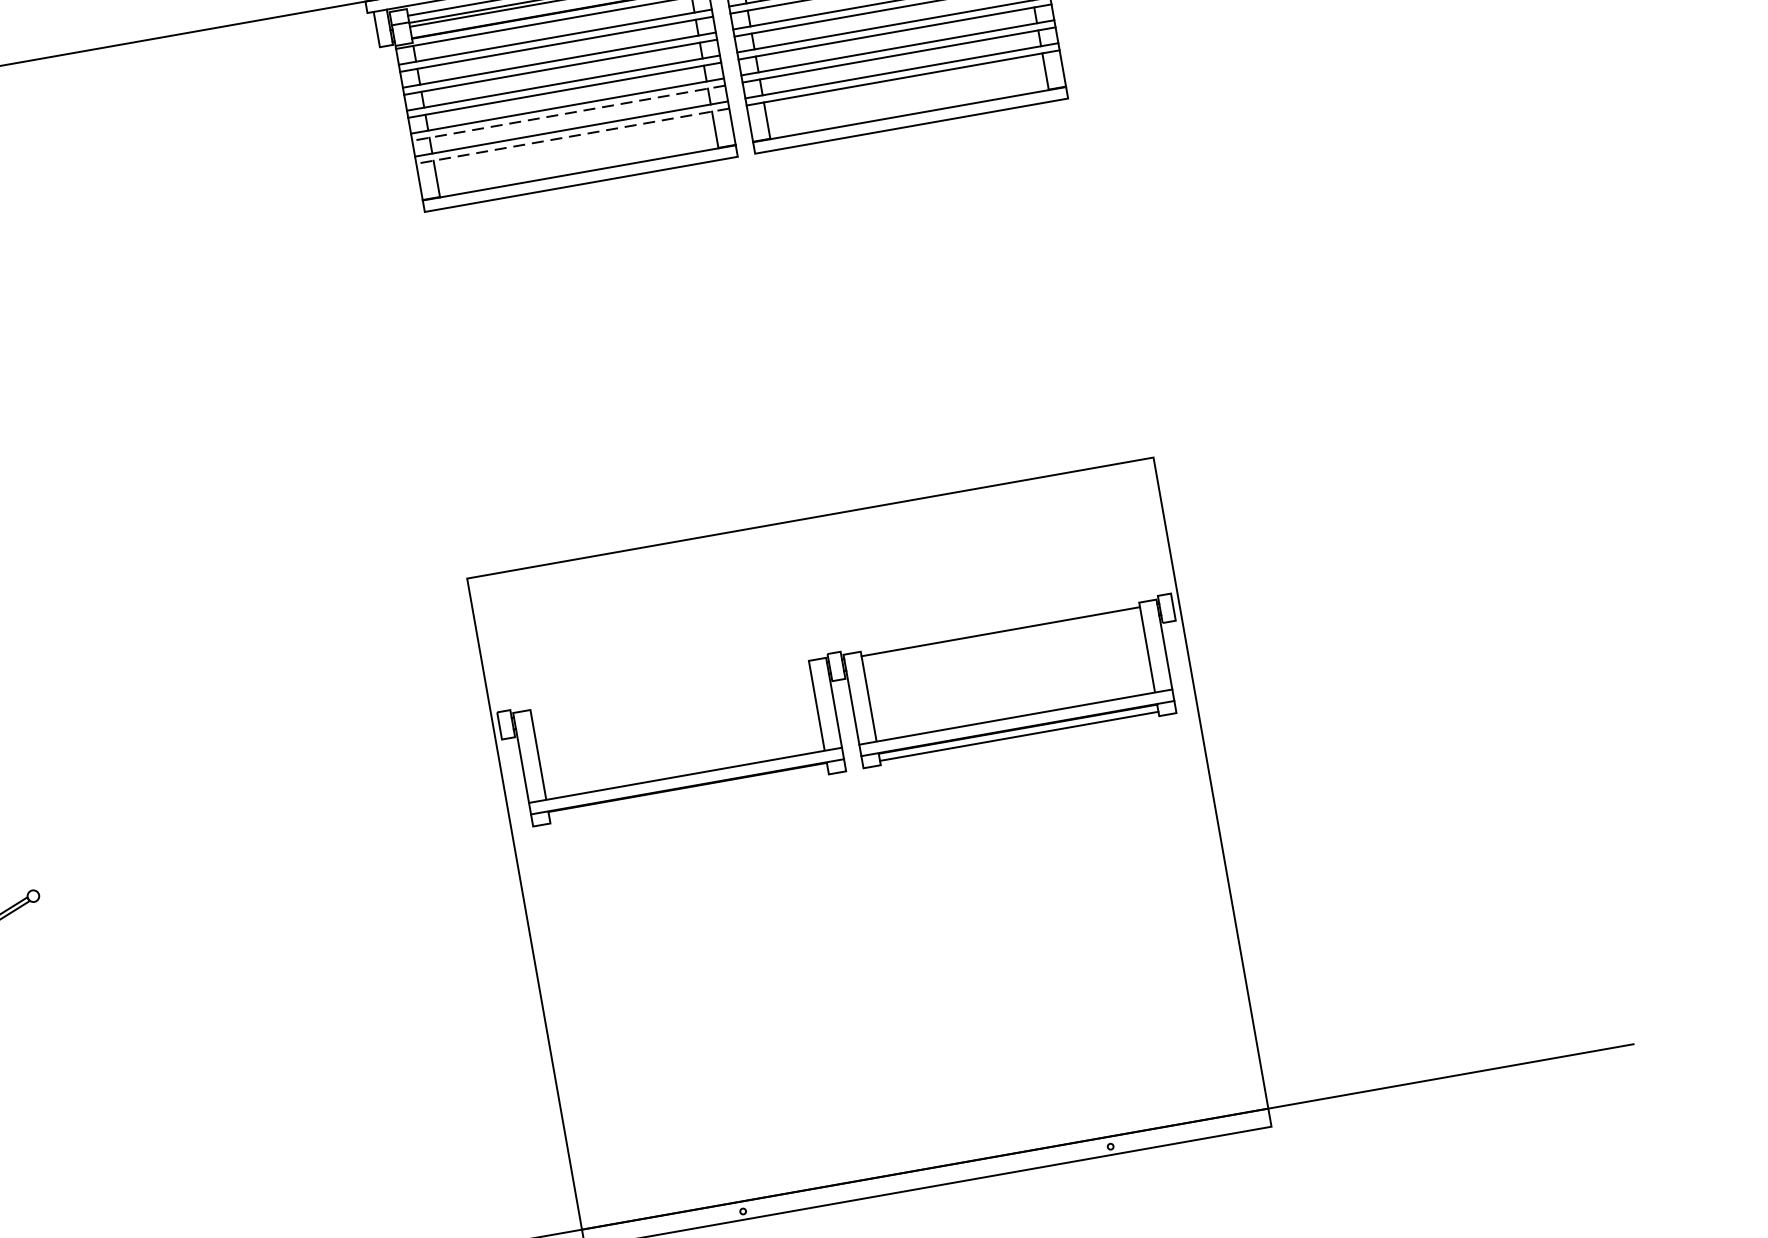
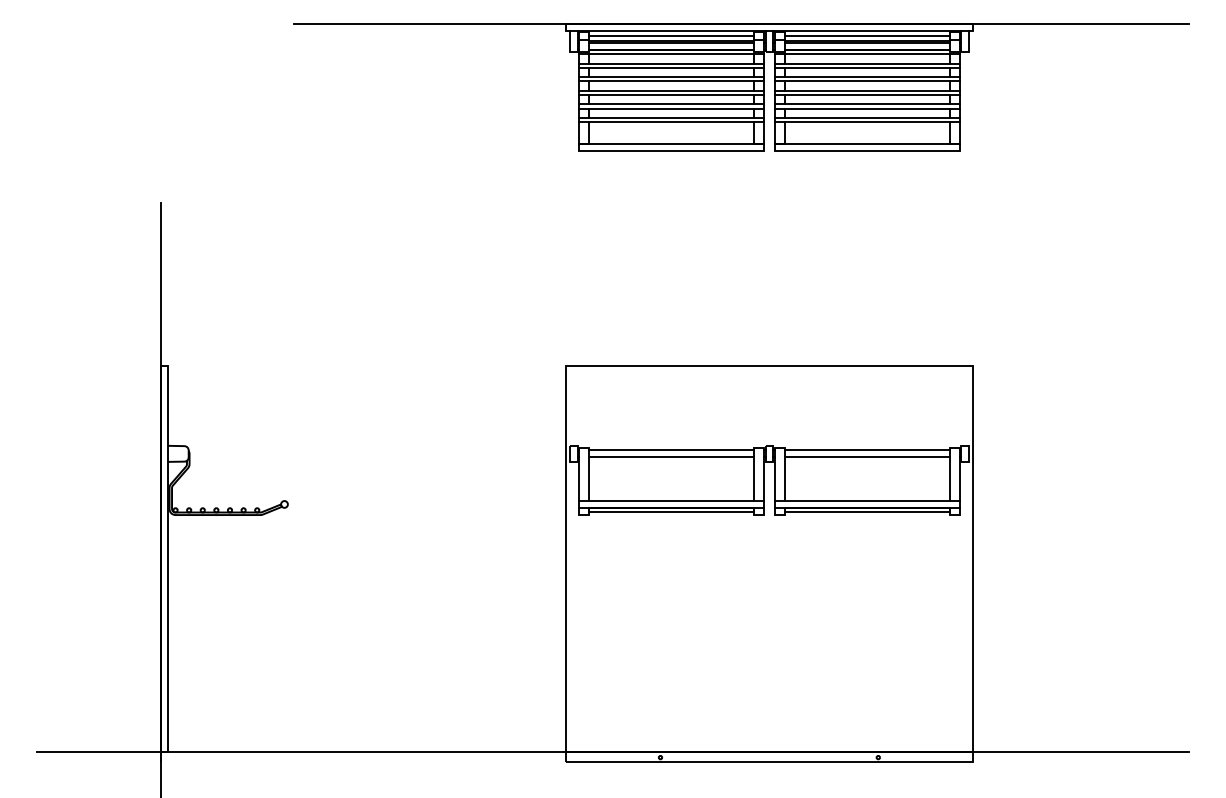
line: (568, 112) -> (671, 108), dashed -> solid
line: (572, 136) -> (671, 122), dashed -> solid
line: (1001, 643) -> (866, 457), added
line: (670, 690) -> (671, 450), added
line: (672, 701) -> (671, 457), added
line: (688, 794) -> (671, 512), added

